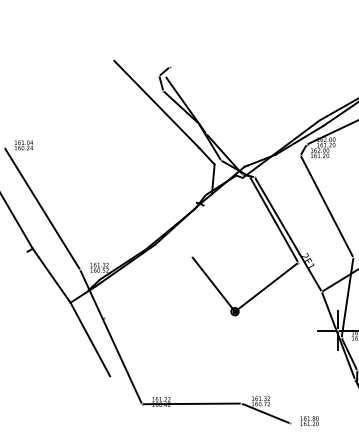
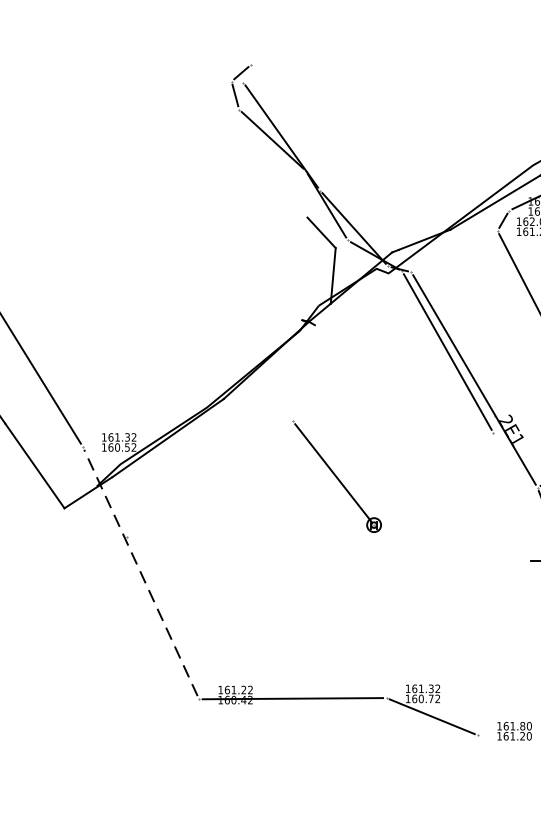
line: (156, 104) -> (226, 135), removed
line: (266, 286) -> (433, 477), removed
line: (110, 336) -> (139, 571), solid -> dashed
line: (90, 339) -> (102, 577), removed

